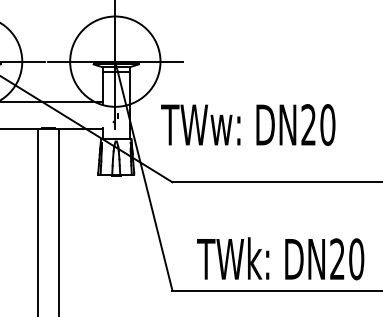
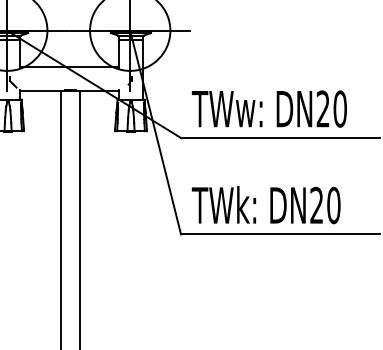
text: (247, 124) -> (268, 108), moved
text: (279, 259) -> (265, 205), moved

